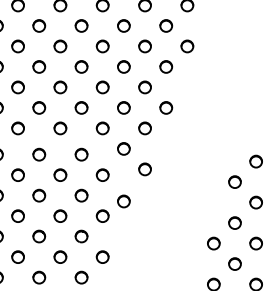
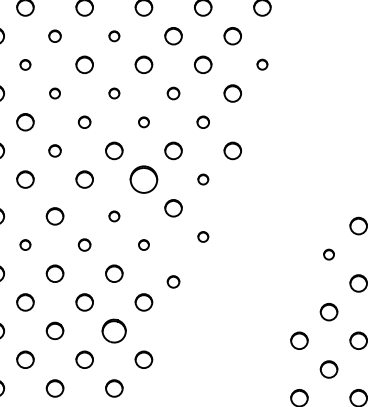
part: (38, 26) -> (54, 36), size x0.7
circle: (81, 26) -> (114, 36), size x0.6
part: (18, 46) -> (25, 64), size x0.6
circle: (187, 46) -> (262, 64), size x0.6
part: (38, 66) -> (54, 93), size x0.6
circle: (81, 66) -> (114, 93), size x0.6
circle: (123, 66) -> (173, 93), size x0.7
circle: (60, 87) -> (84, 122), size x0.7
part: (102, 87) -> (143, 122), size x0.6
circle: (145, 87) -> (203, 122), size x0.7
part: (38, 107) -> (54, 150), size x0.7
part: (102, 128) -> (143, 179), size x1.6
circle: (145, 128) -> (203, 179), size x0.6
circle: (81, 154) -> (114, 216), size x0.6
part: (145, 169) -> (203, 236), size x0.6
part: (18, 174) -> (25, 244), size x0.6
part: (60, 174) -> (84, 244), size x0.7
part: (102, 174) -> (143, 244), size x0.6
part: (234, 181) -> (328, 254), size x0.6
part: (123, 201) -> (173, 281), size x0.7
part: (81, 236) -> (114, 330), size x1.4

